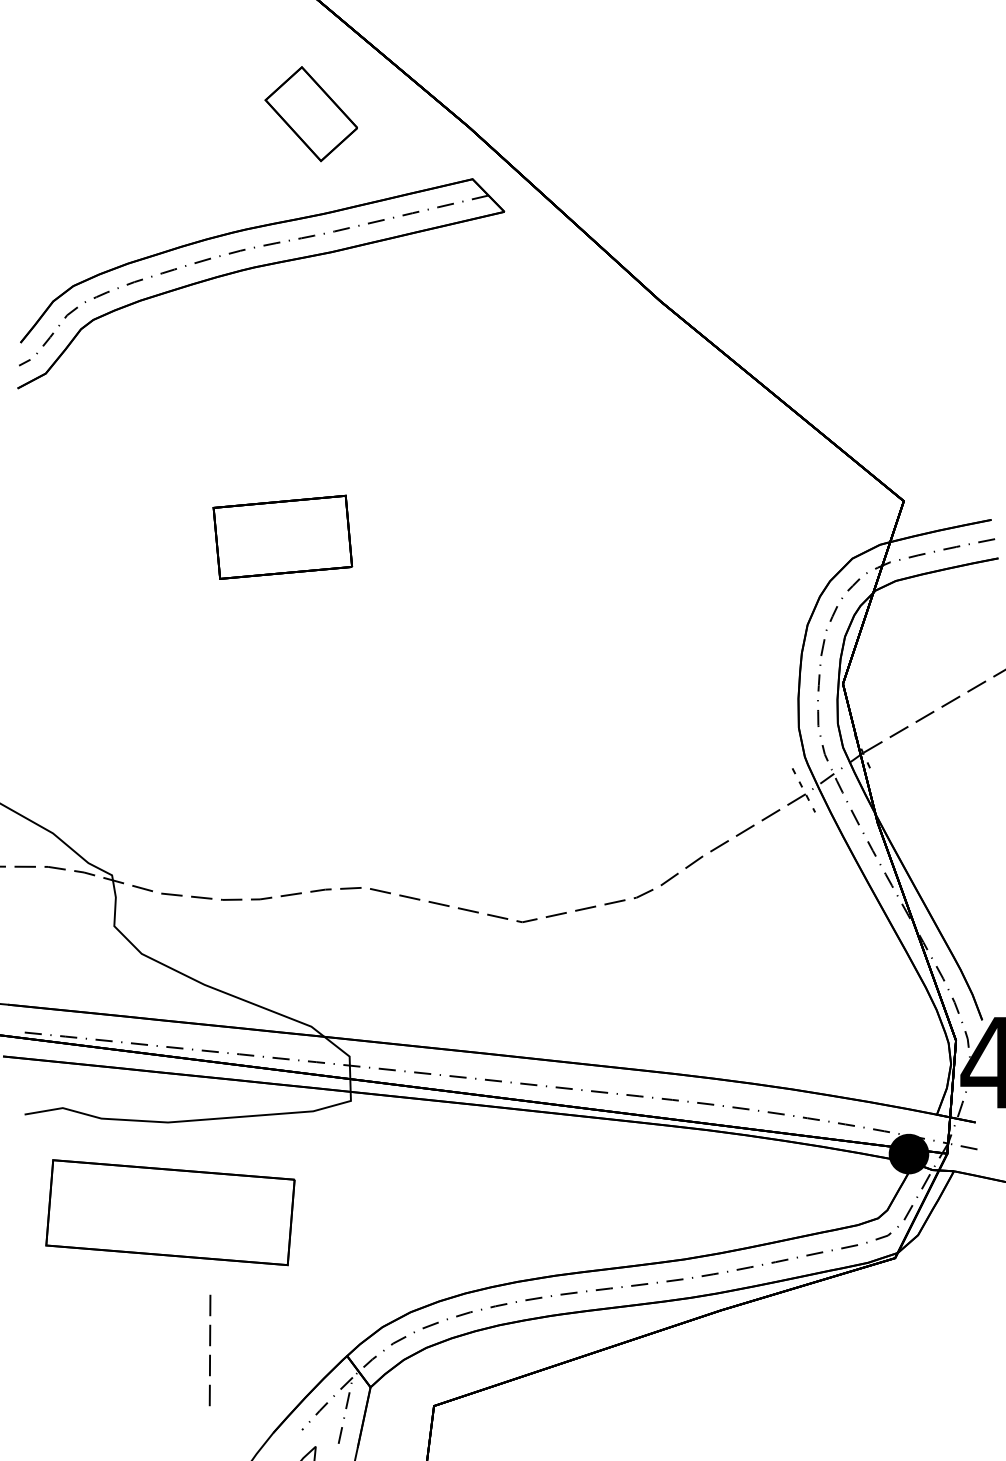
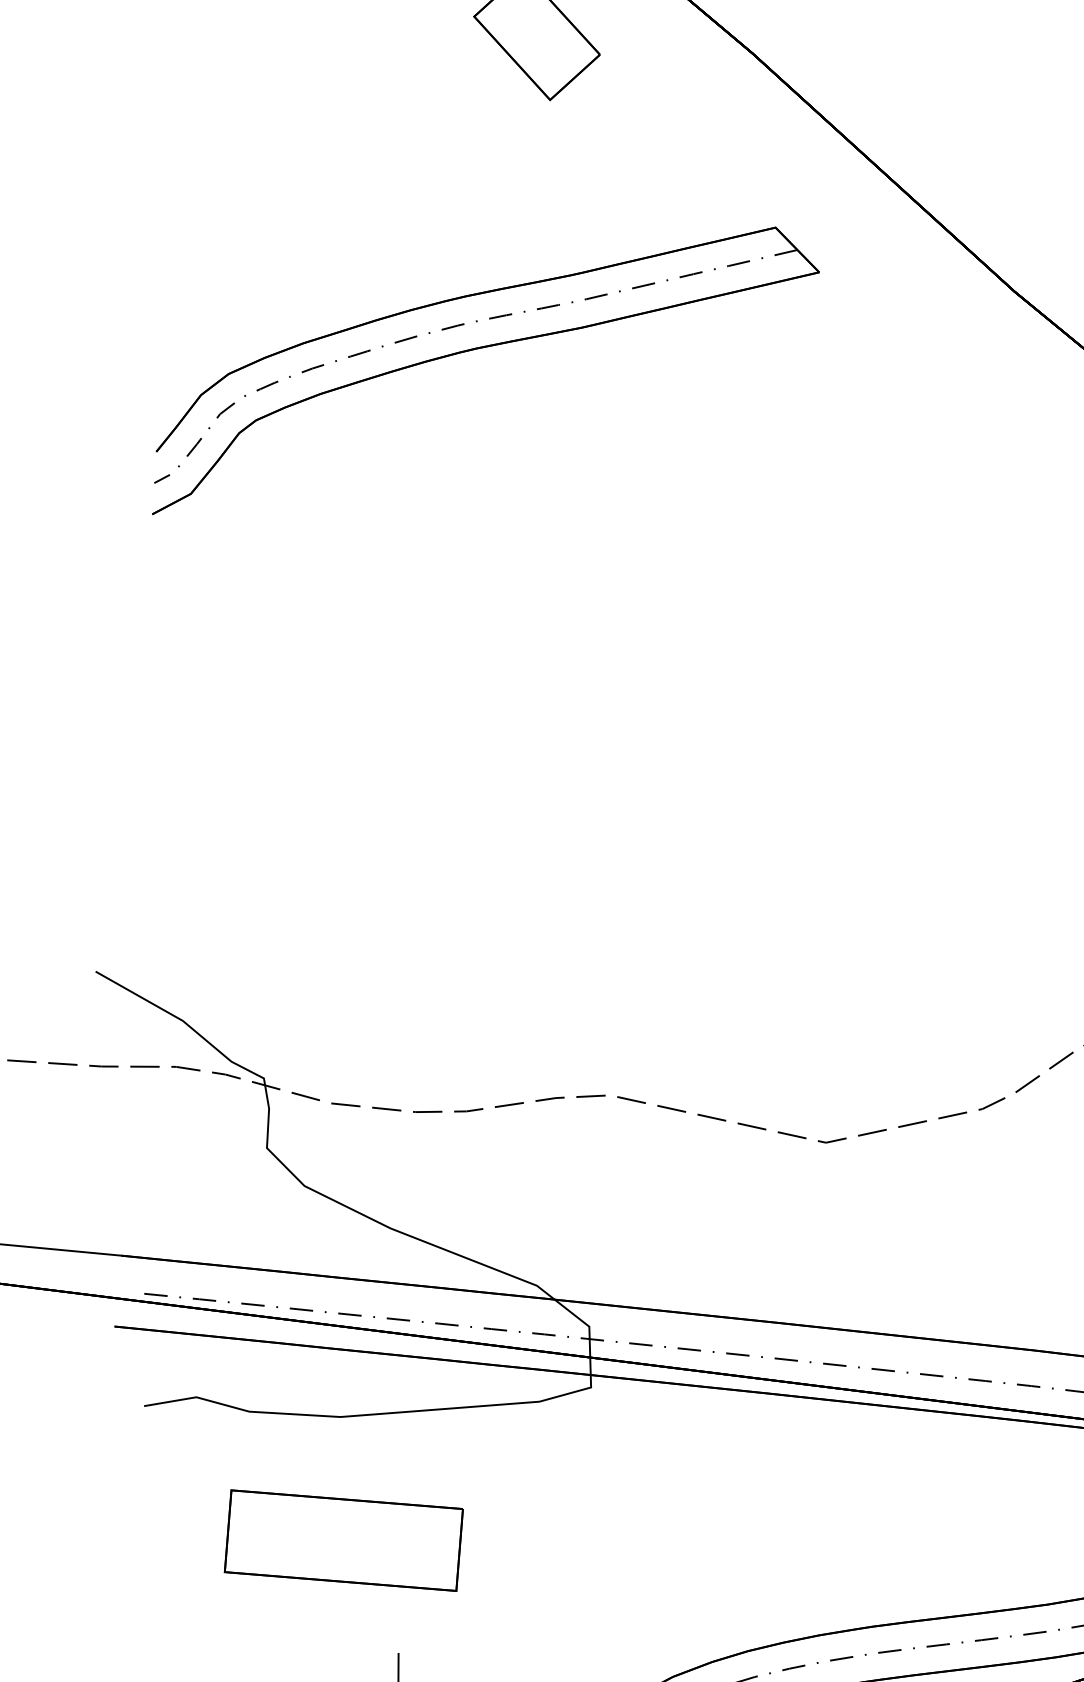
part: (260, 267) -> (485, 348), moved
part: (282, 536) -> (497, 614), removed
part: (170, 1212) -> (343, 1540), size x0.7

